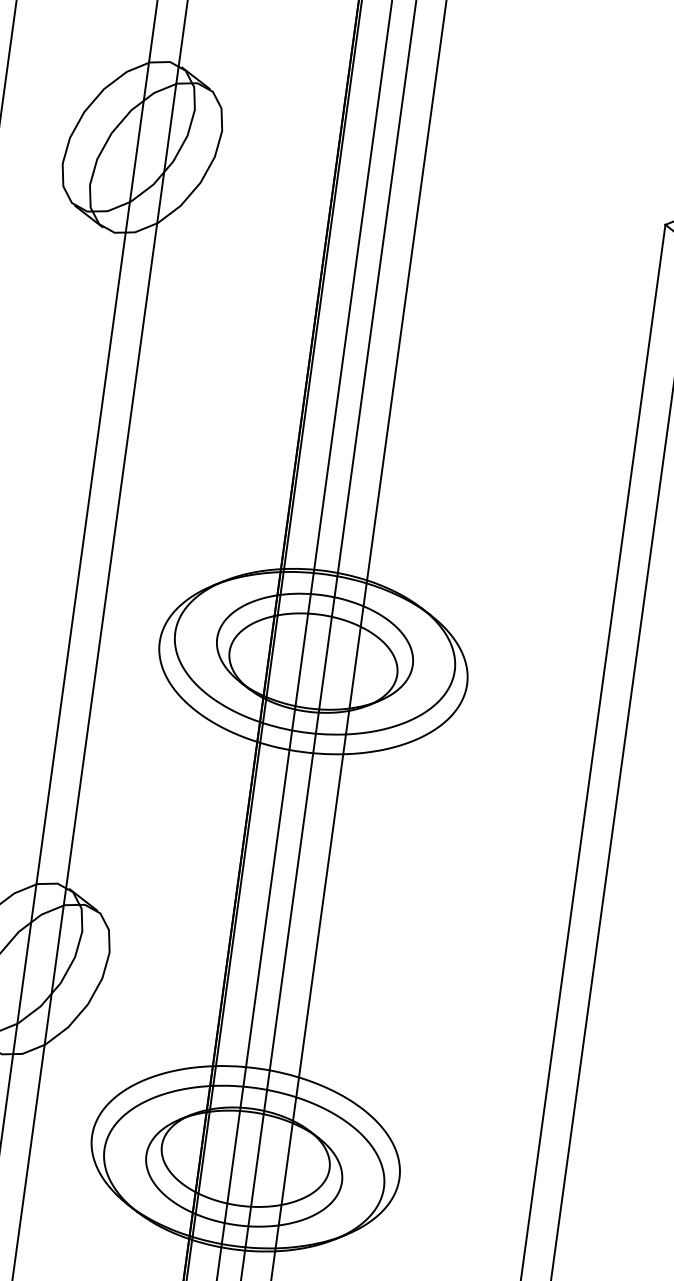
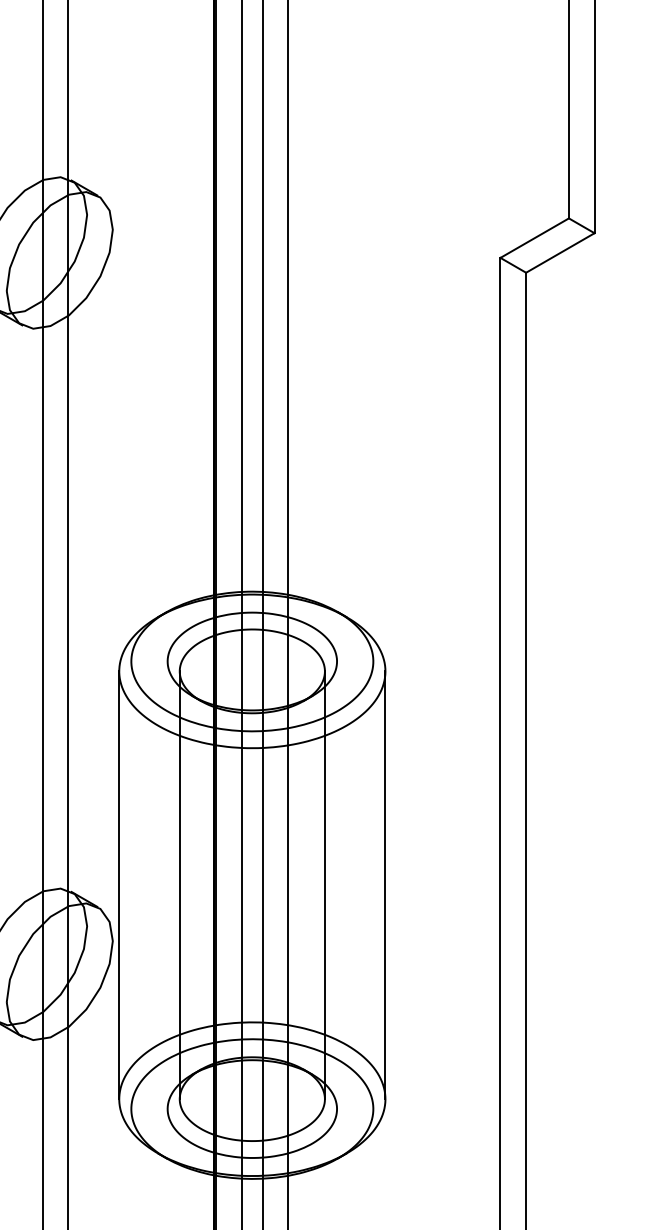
line: (126, 889) -> (119, 885), added
line: (195, 898) -> (179, 885), added
line: (362, 921) -> (324, 885), added
line: (433, 931) -> (385, 885), added

